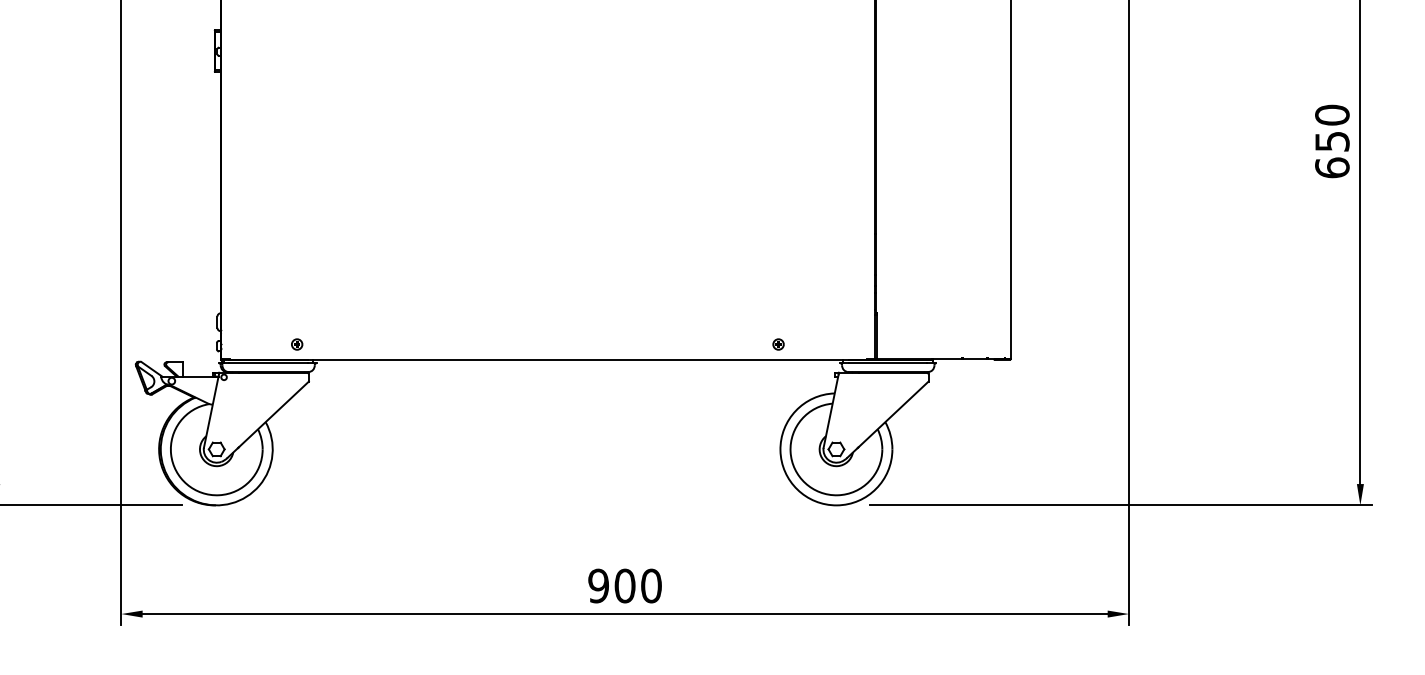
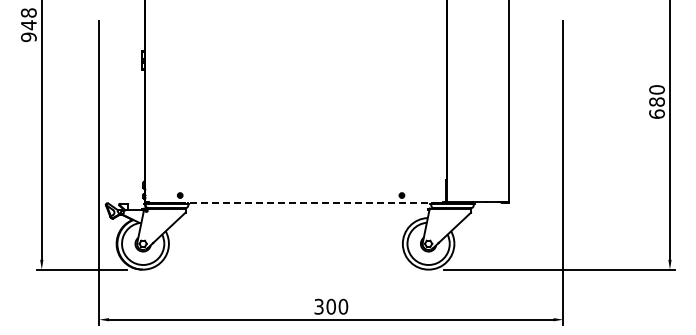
text: (1331, 140) -> (656, 101), 650 -> 680
line: (577, 359) -> (309, 202), solid -> dashed
text: (597, 585) -> (318, 306), 900 -> 300

